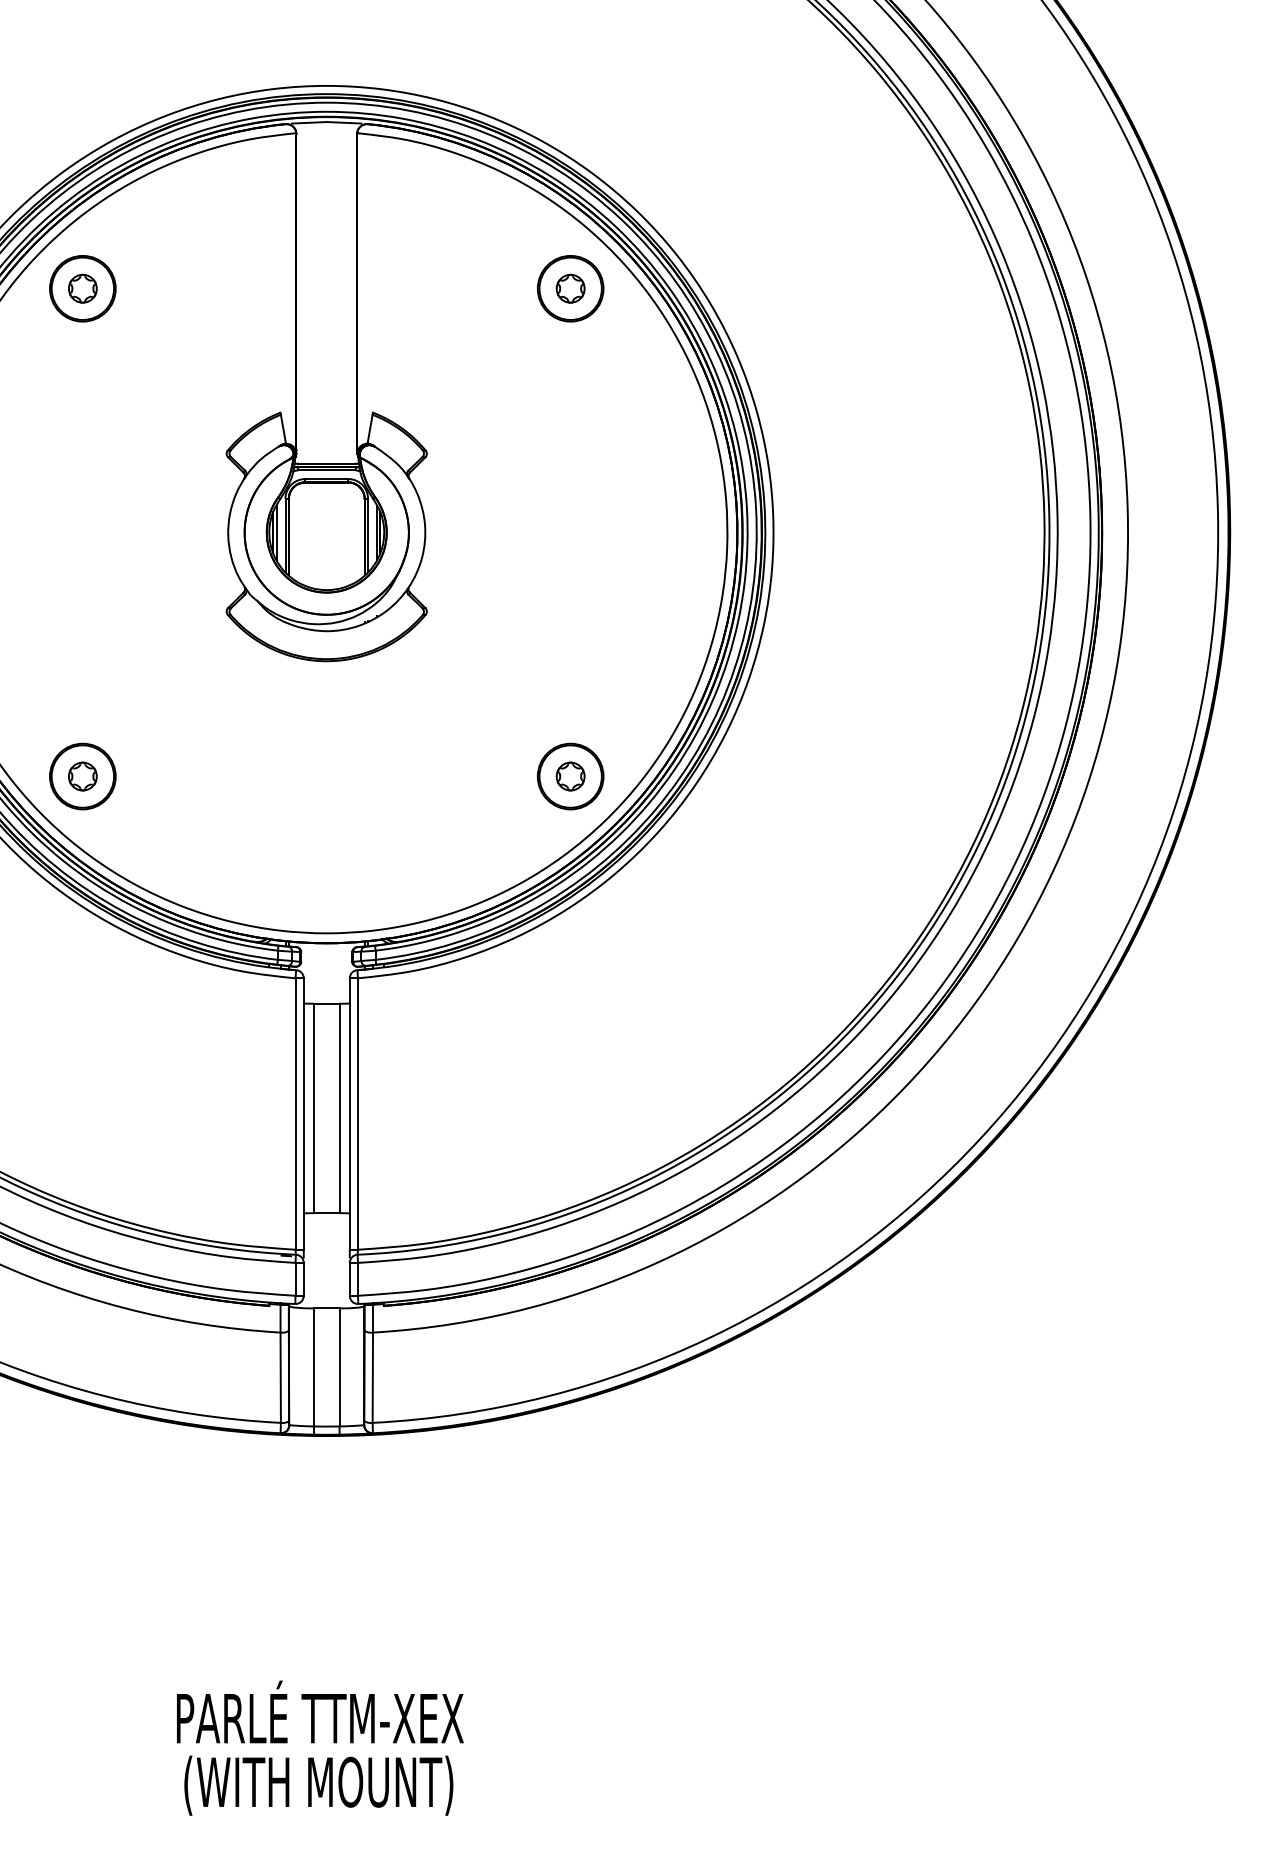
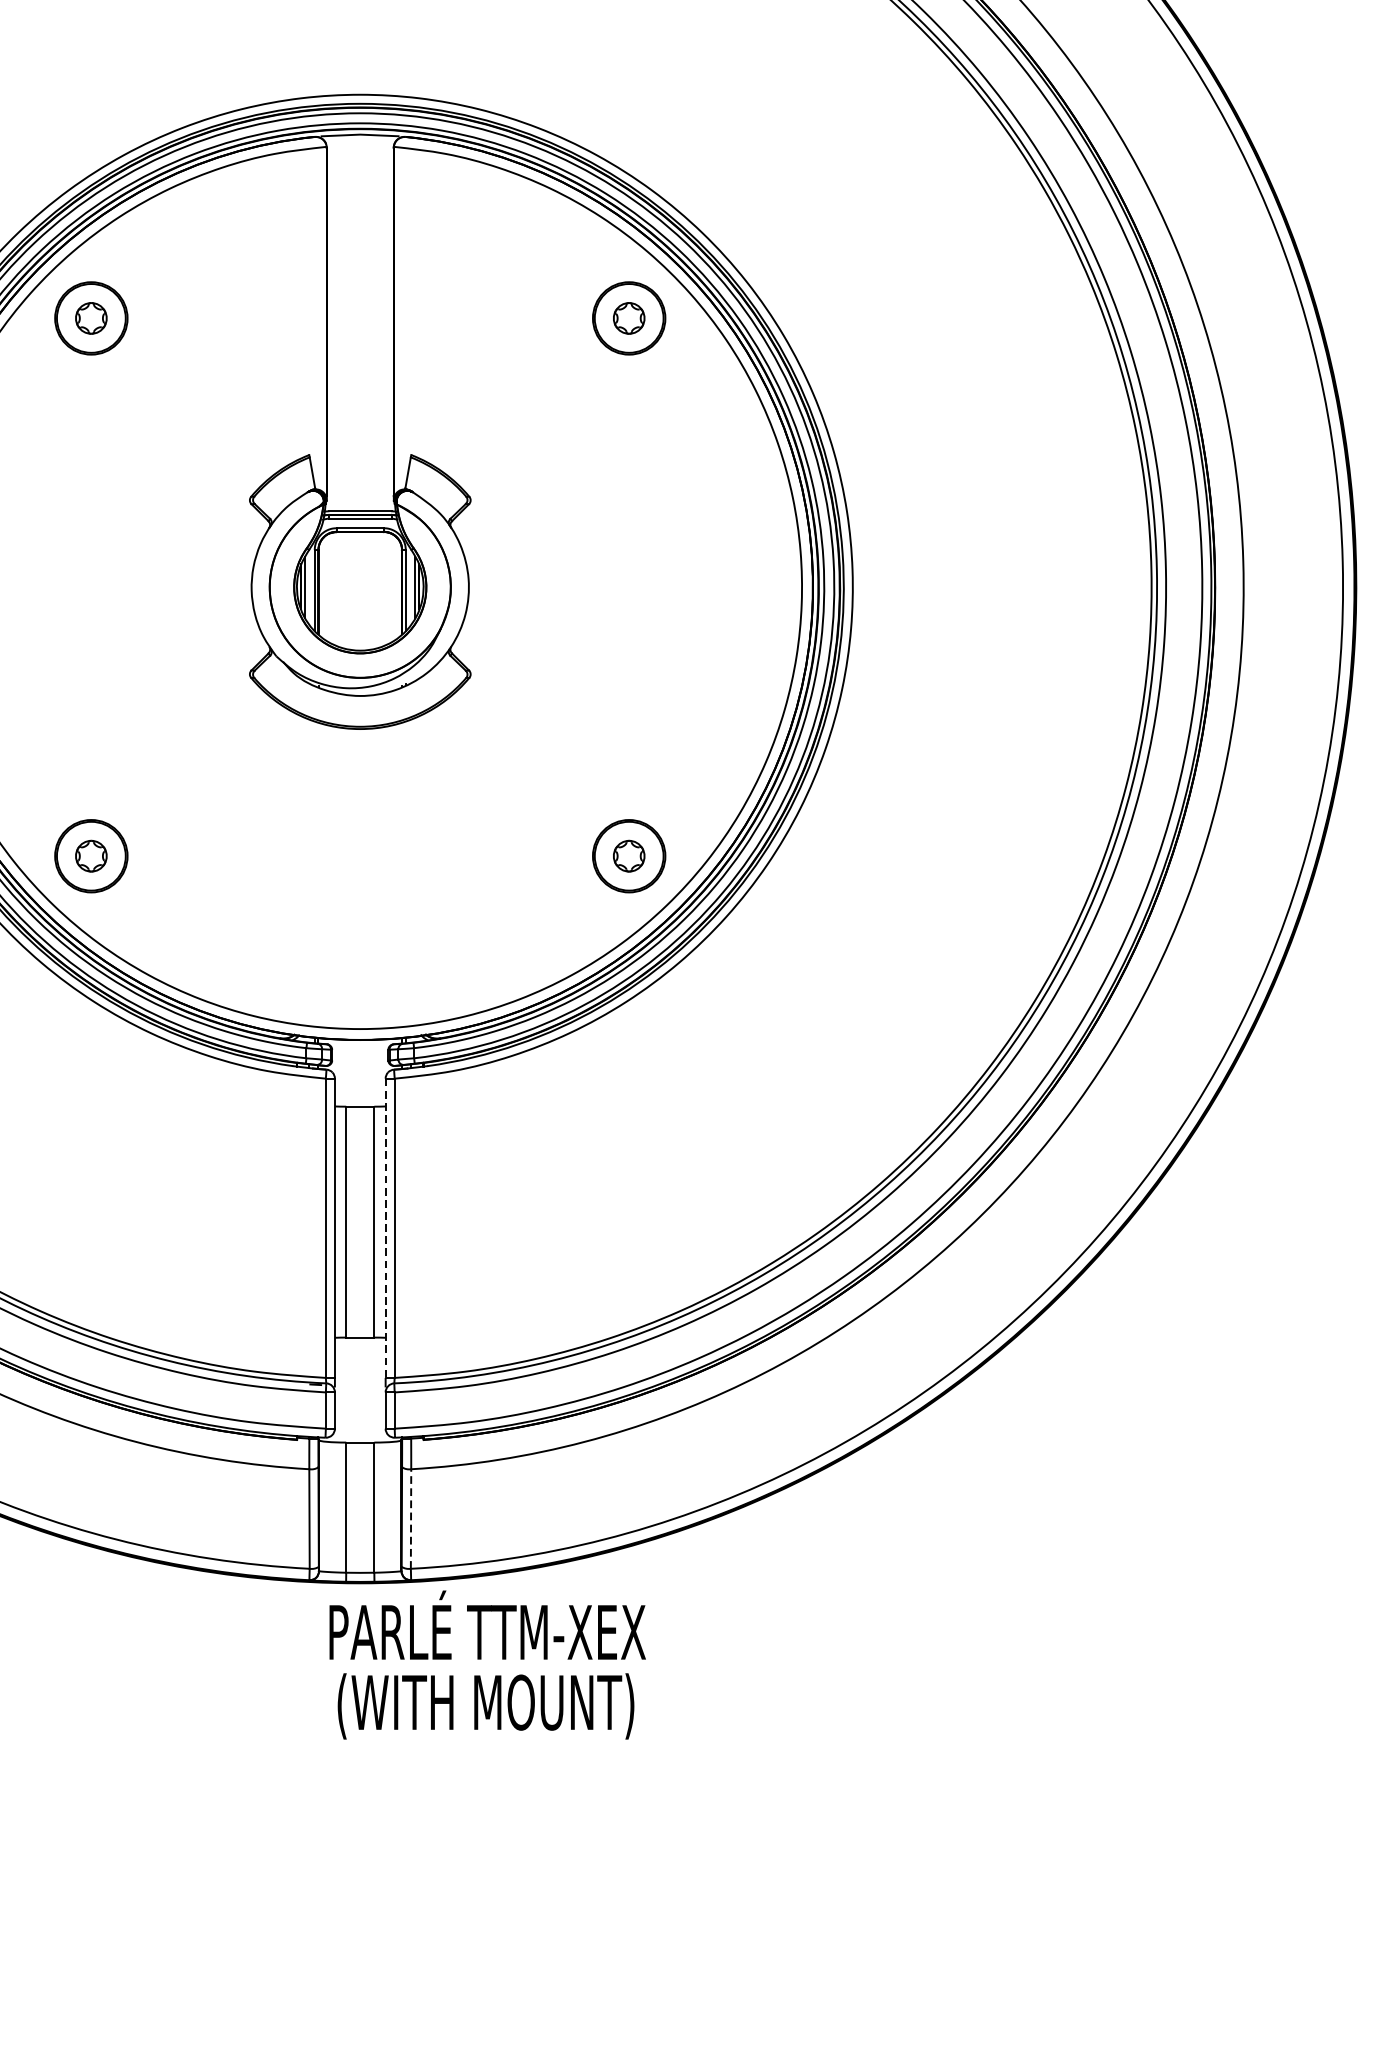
line: (349, 1114) -> (385, 1228), solid -> dashed
line: (372, 1377) -> (410, 1518), solid -> dashed
text: (320, 1747) -> (487, 1664), moved

